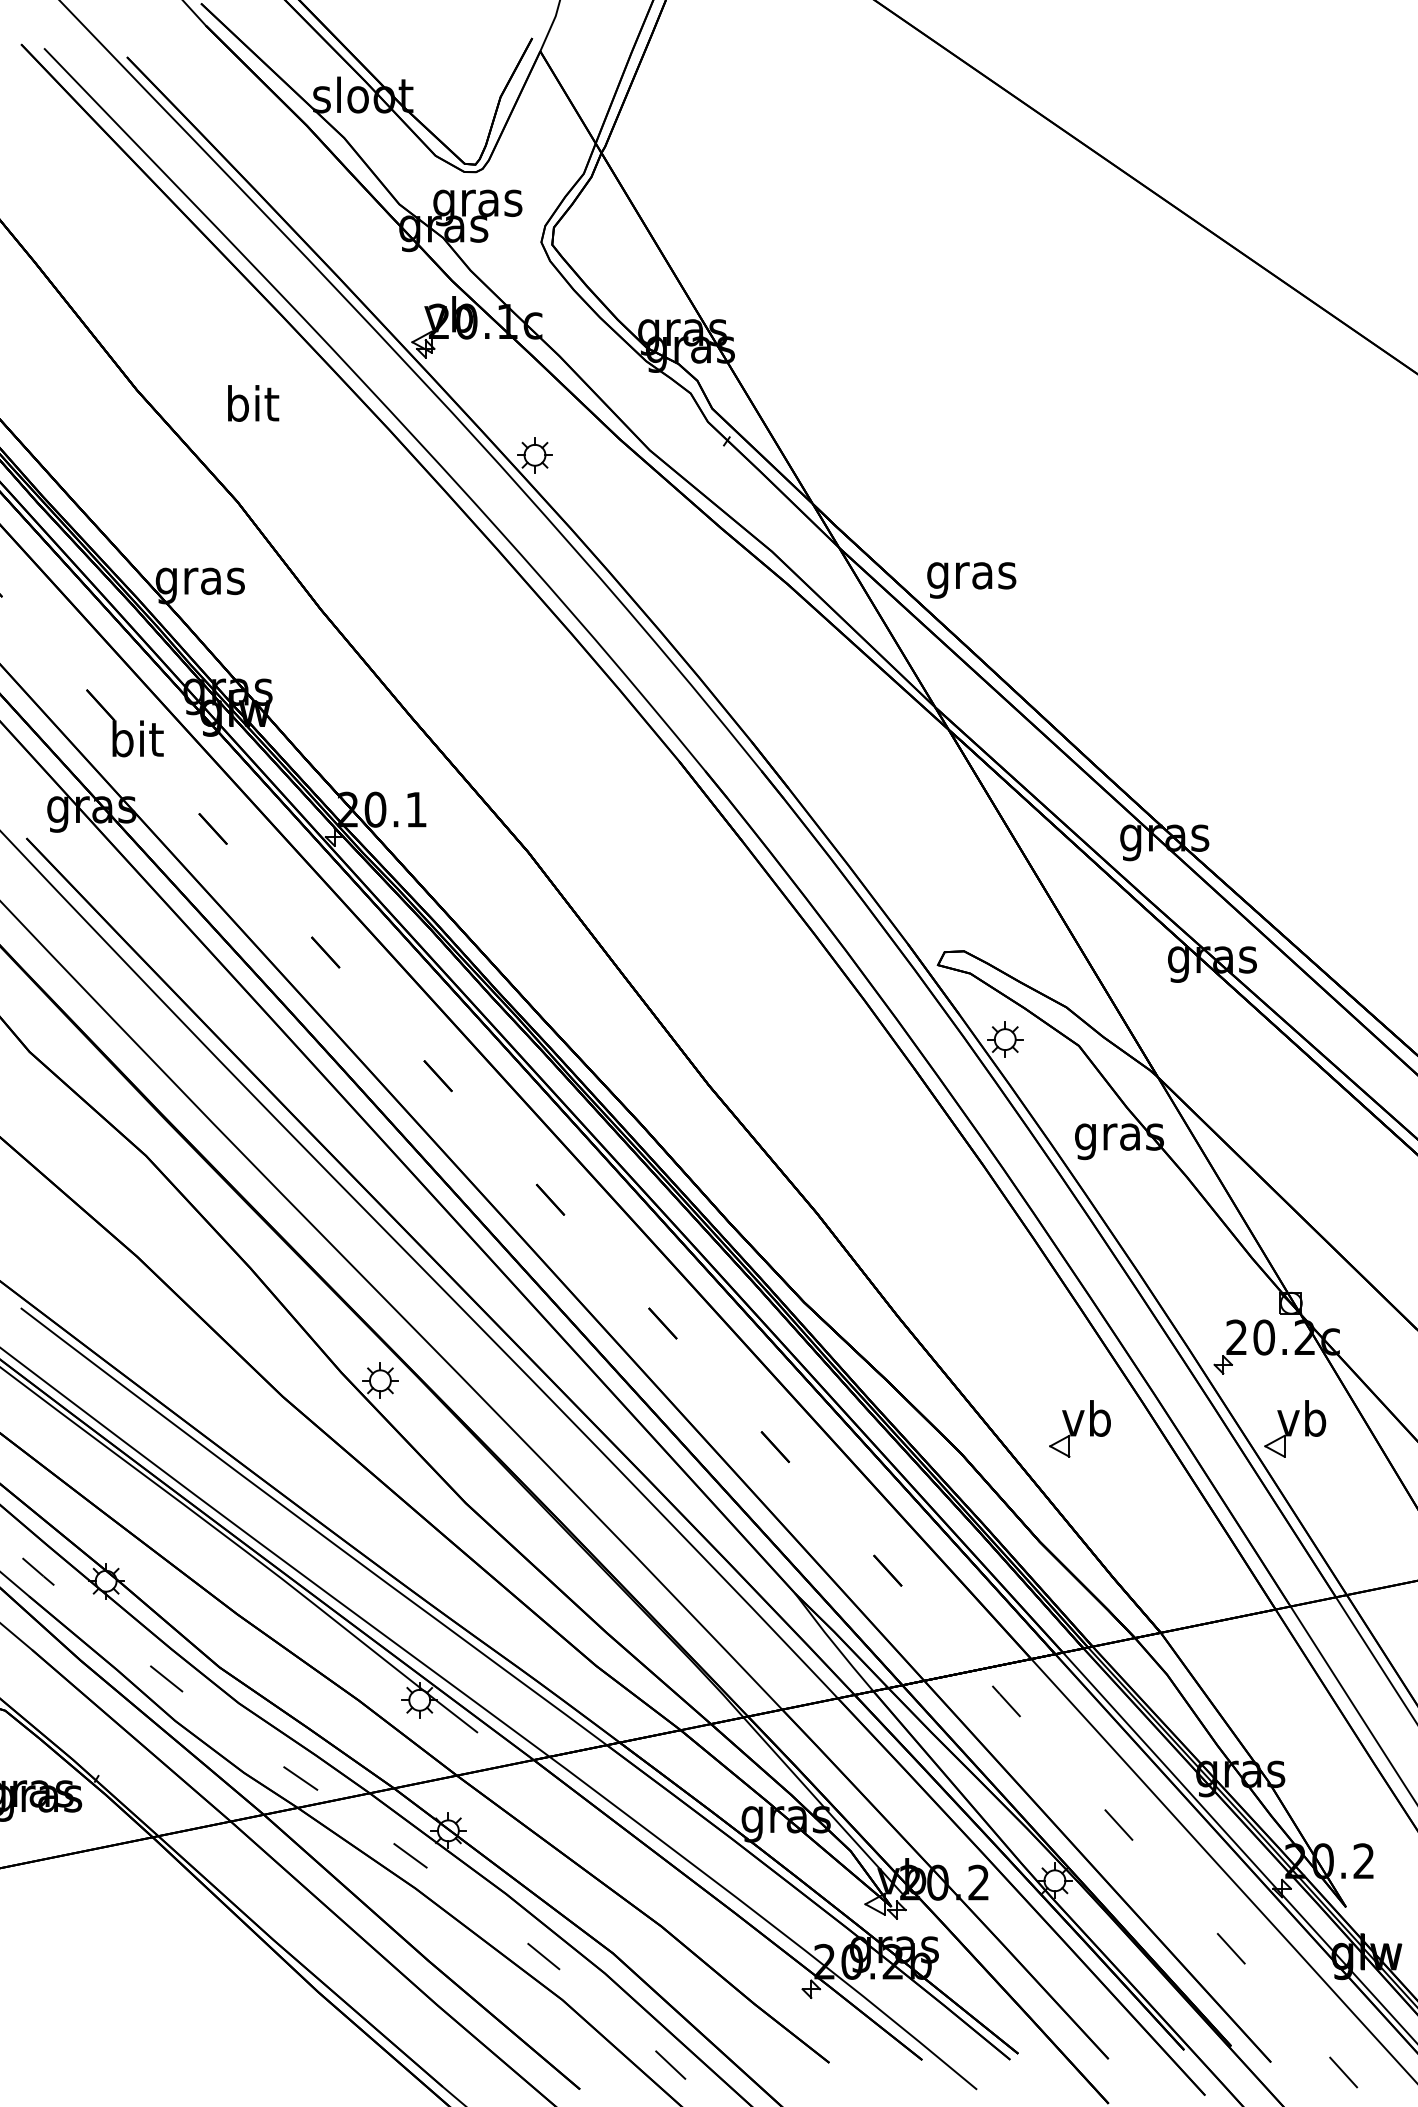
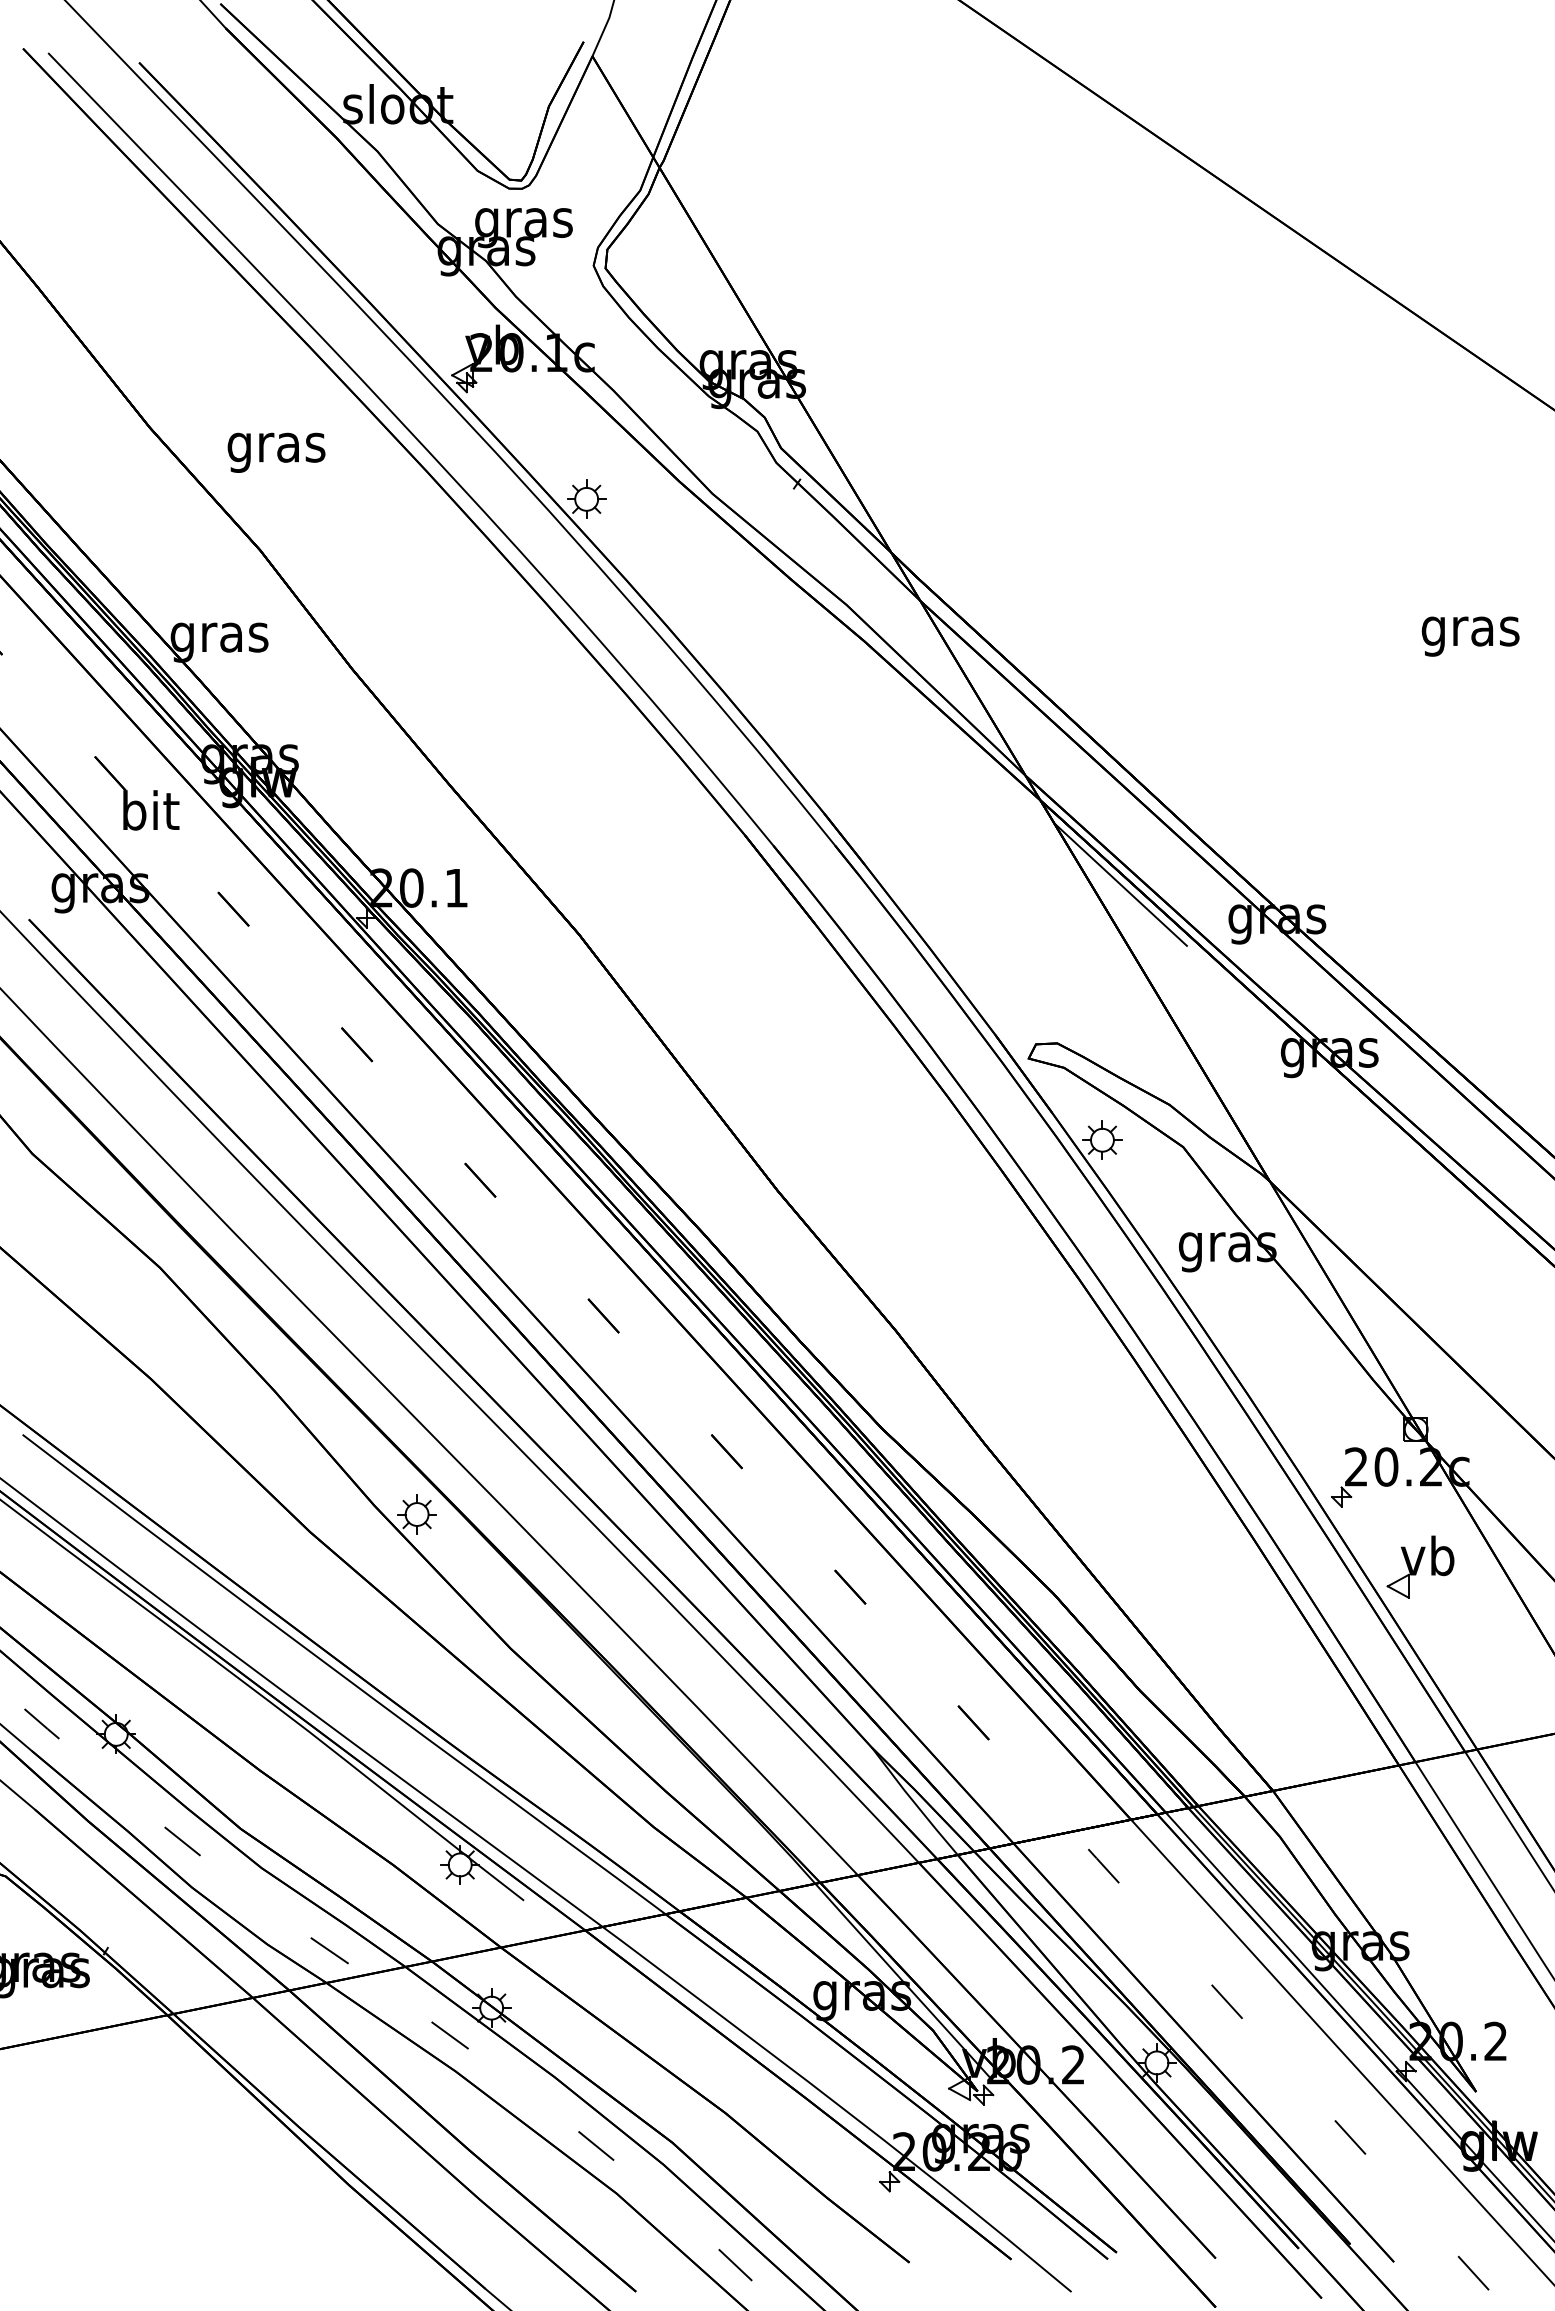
text: (252, 408) -> (276, 447), bit -> gras
text: (971, 580) -> (1470, 636), moved
line: (1021, 806) -> (1120, 884), added
part: (1080, 1428) -> (1184, 1566), removed

